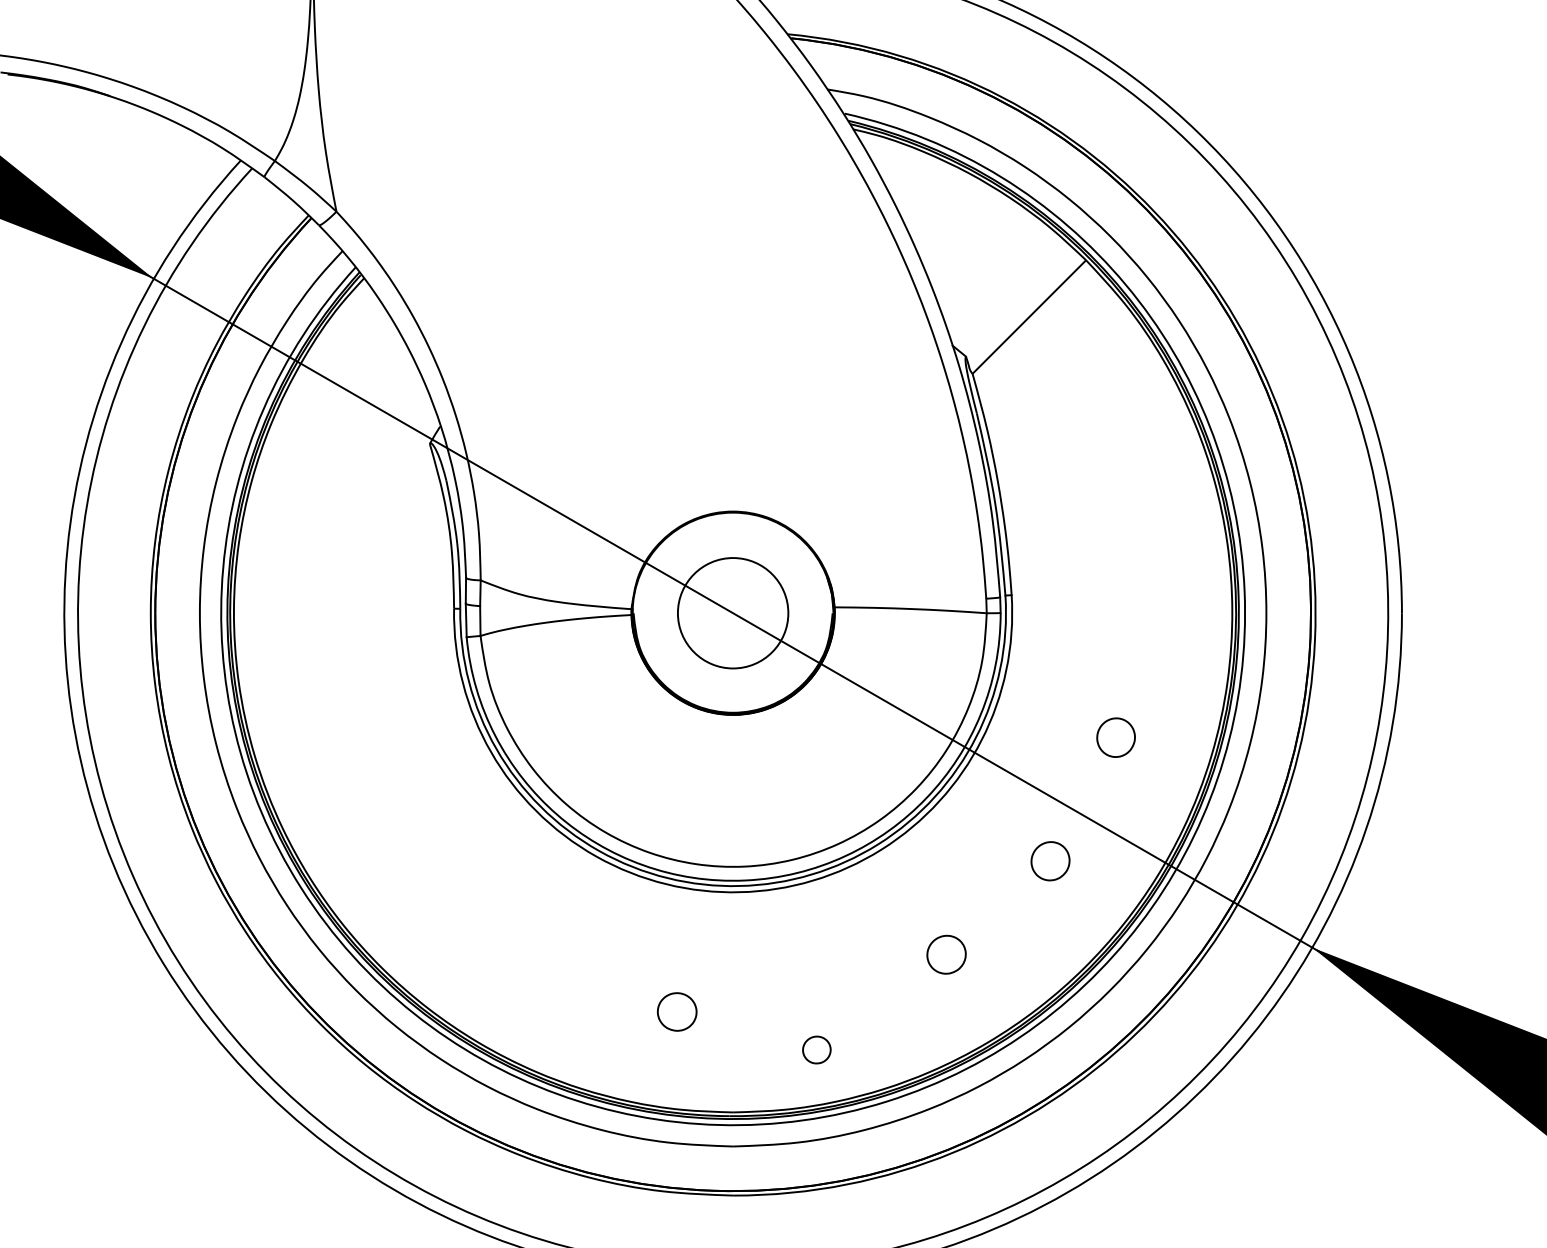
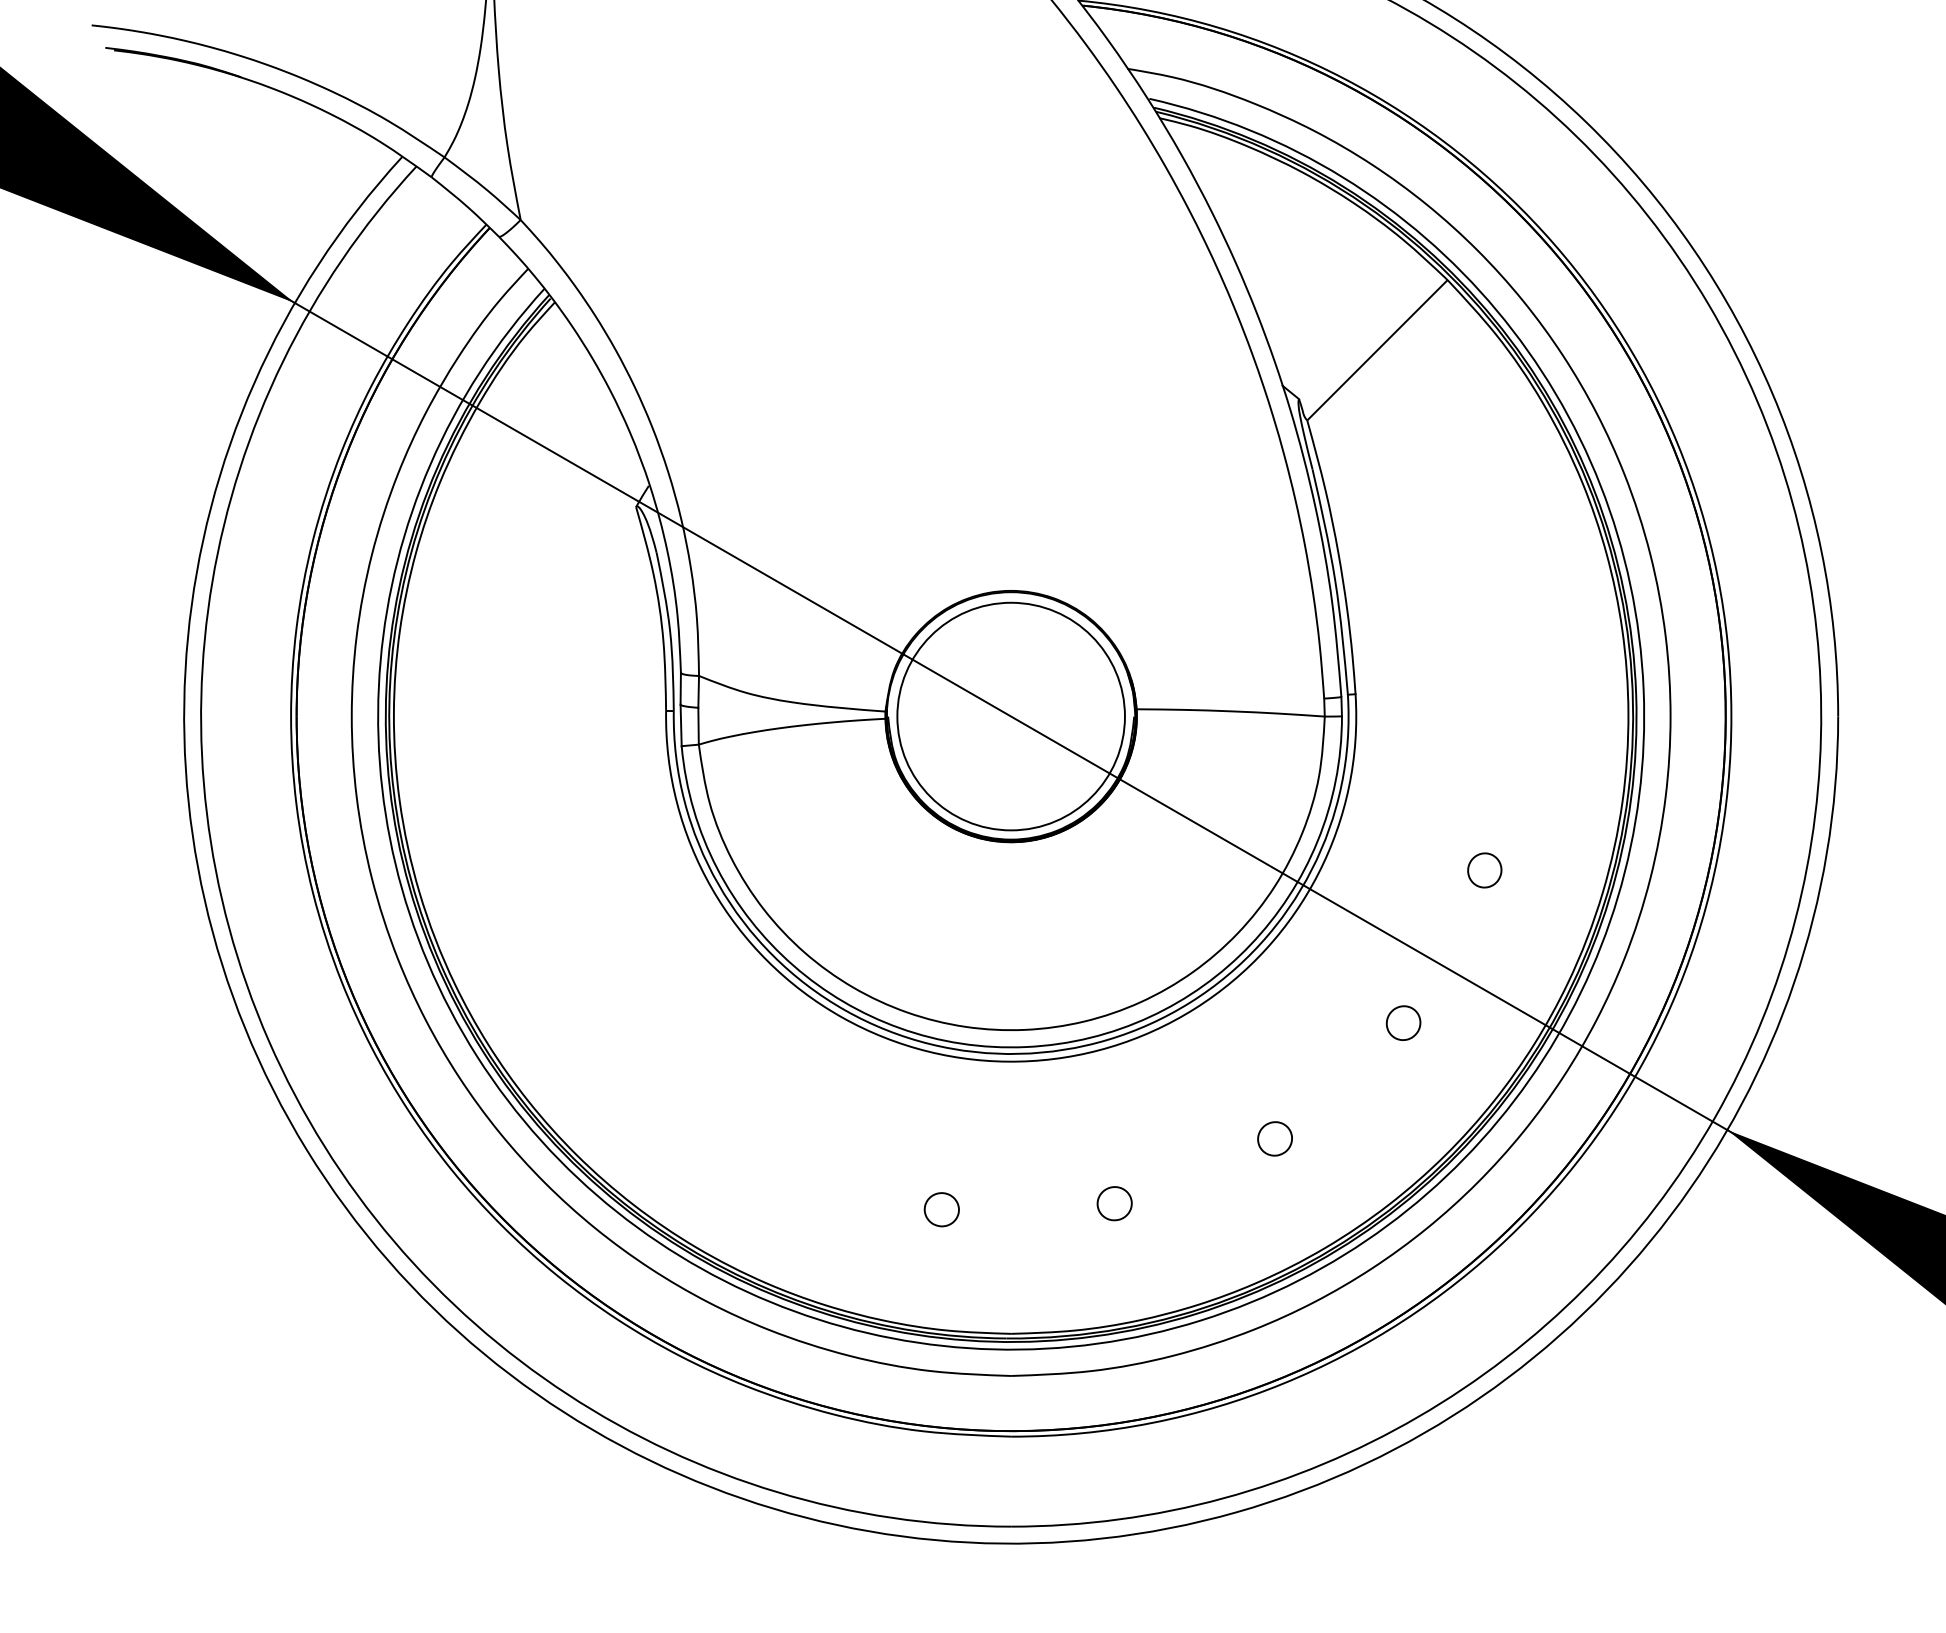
circle: (732, 613) -> (1010, 716), size x1.67
part: (1115, 737) -> (1484, 870), size x0.71
part: (1050, 860) -> (1403, 1022), size x0.71
part: (946, 954) -> (1274, 1138), size x0.71
part: (676, 1011) -> (941, 1209), size x0.71
part: (816, 1049) -> (1114, 1203), moved

